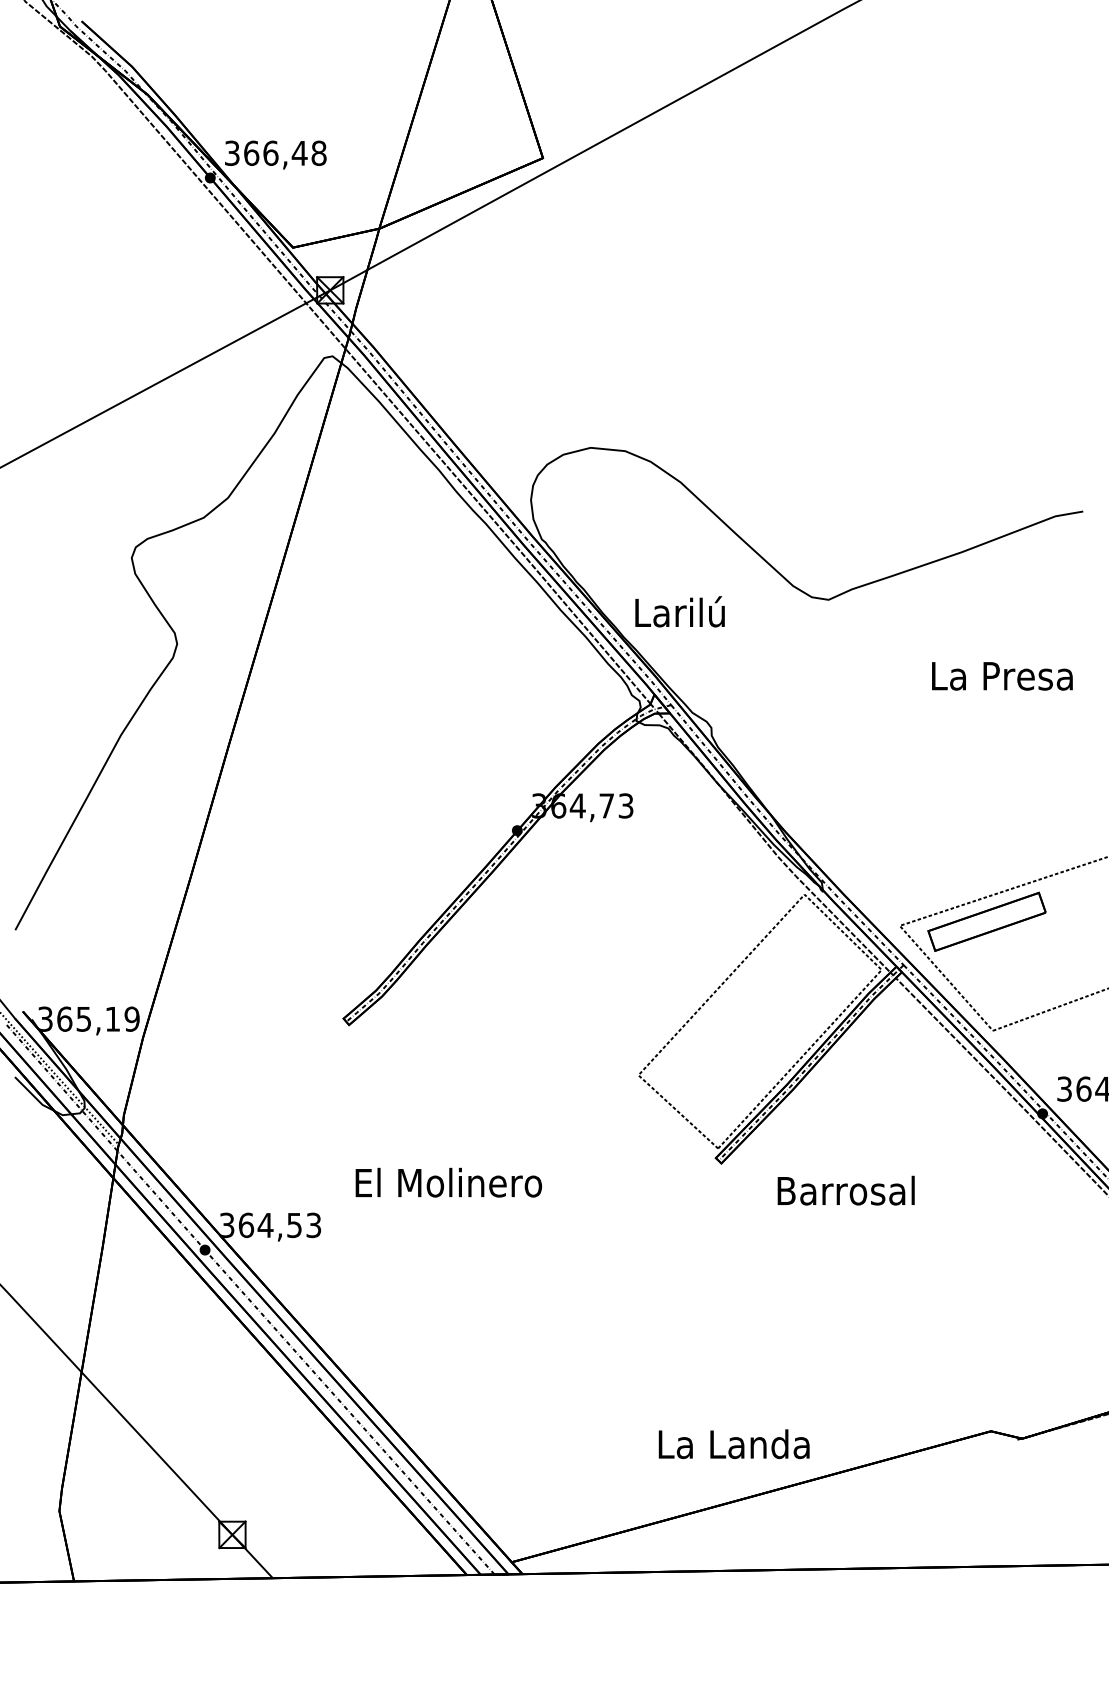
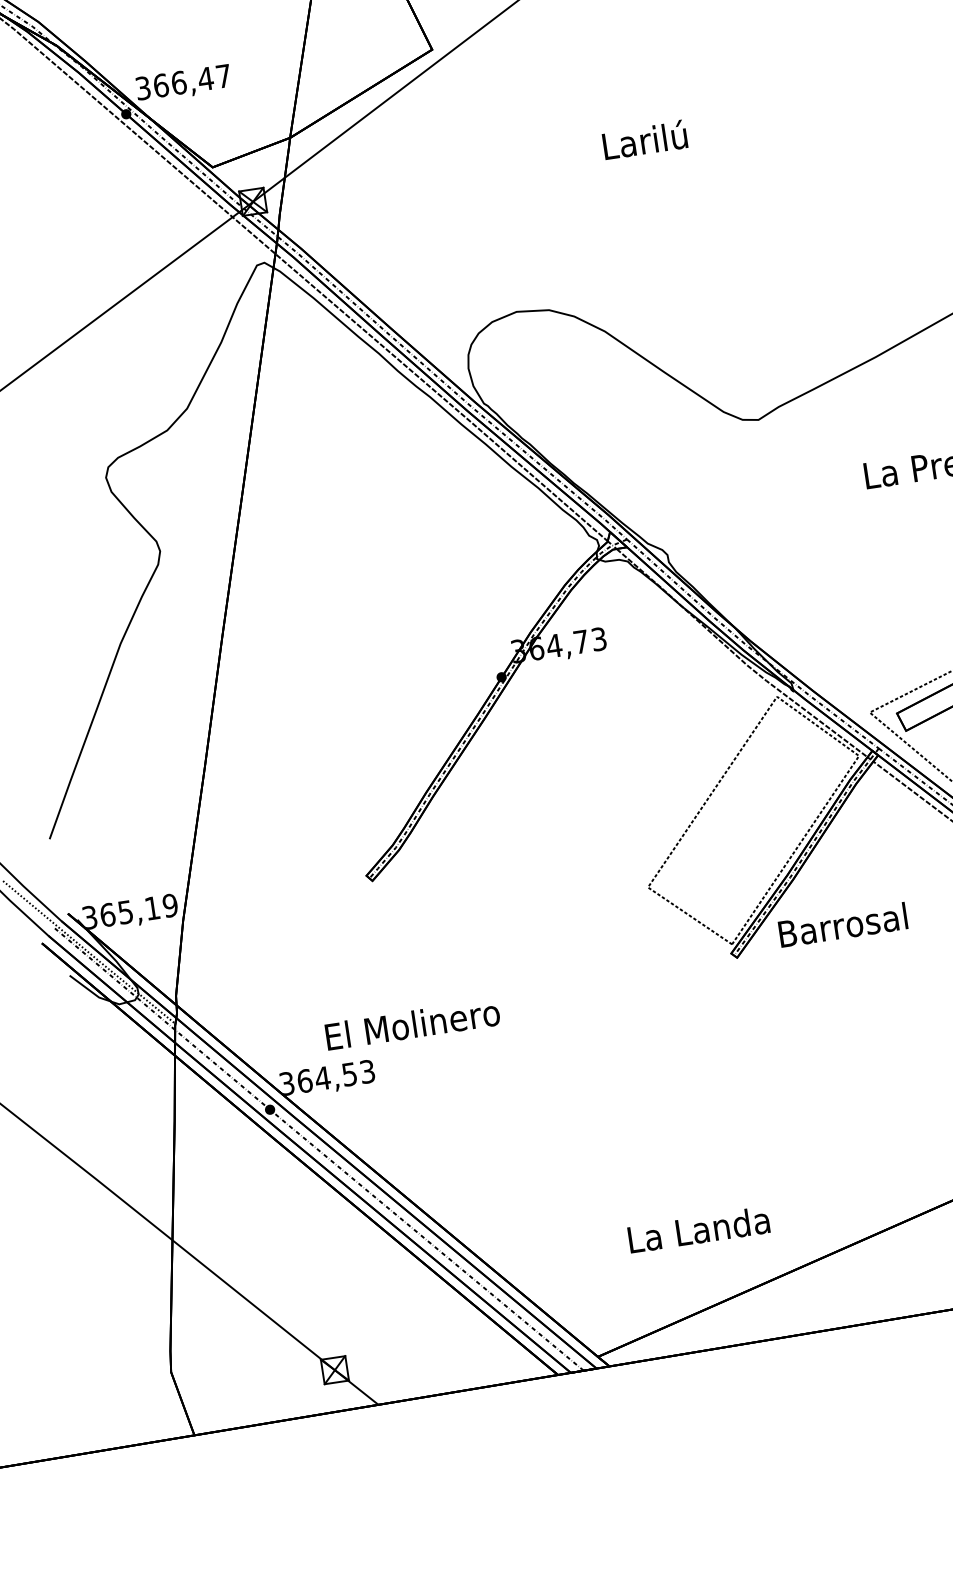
text: (318, 152) -> (223, 75), 366,48 -> 366,47
text: (679, 611) -> (644, 139), moved
text: (448, 1182) -> (412, 1024), moved
text: (845, 1190) -> (842, 925), moved
text: (733, 1444) -> (698, 1230), moved

